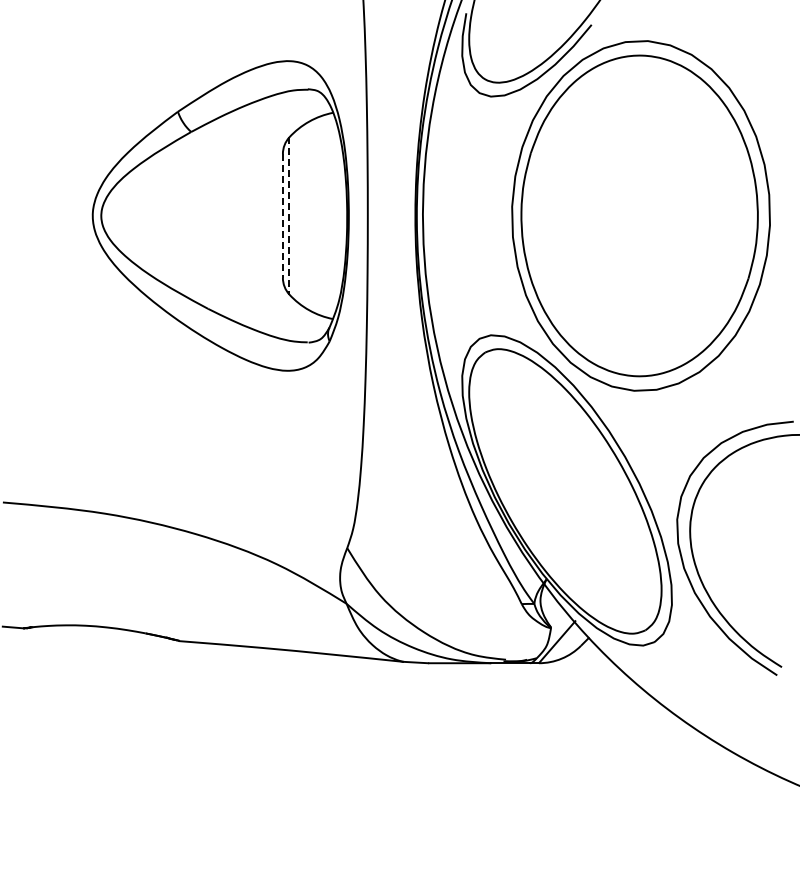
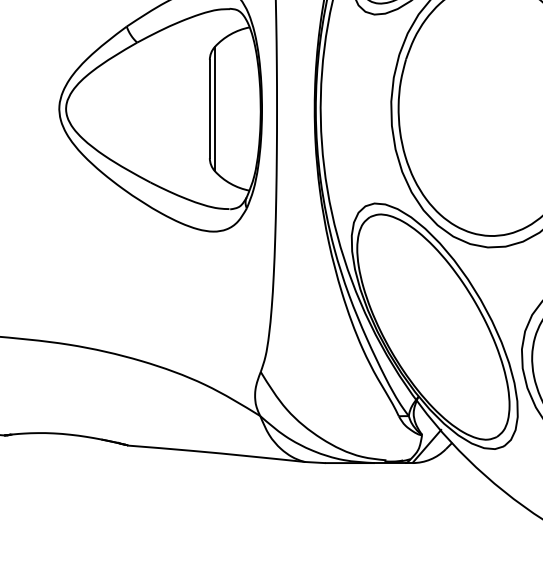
line: (282, 215) -> (209, 108), dashed -> solid
line: (289, 215) -> (215, 108), dashed -> solid

